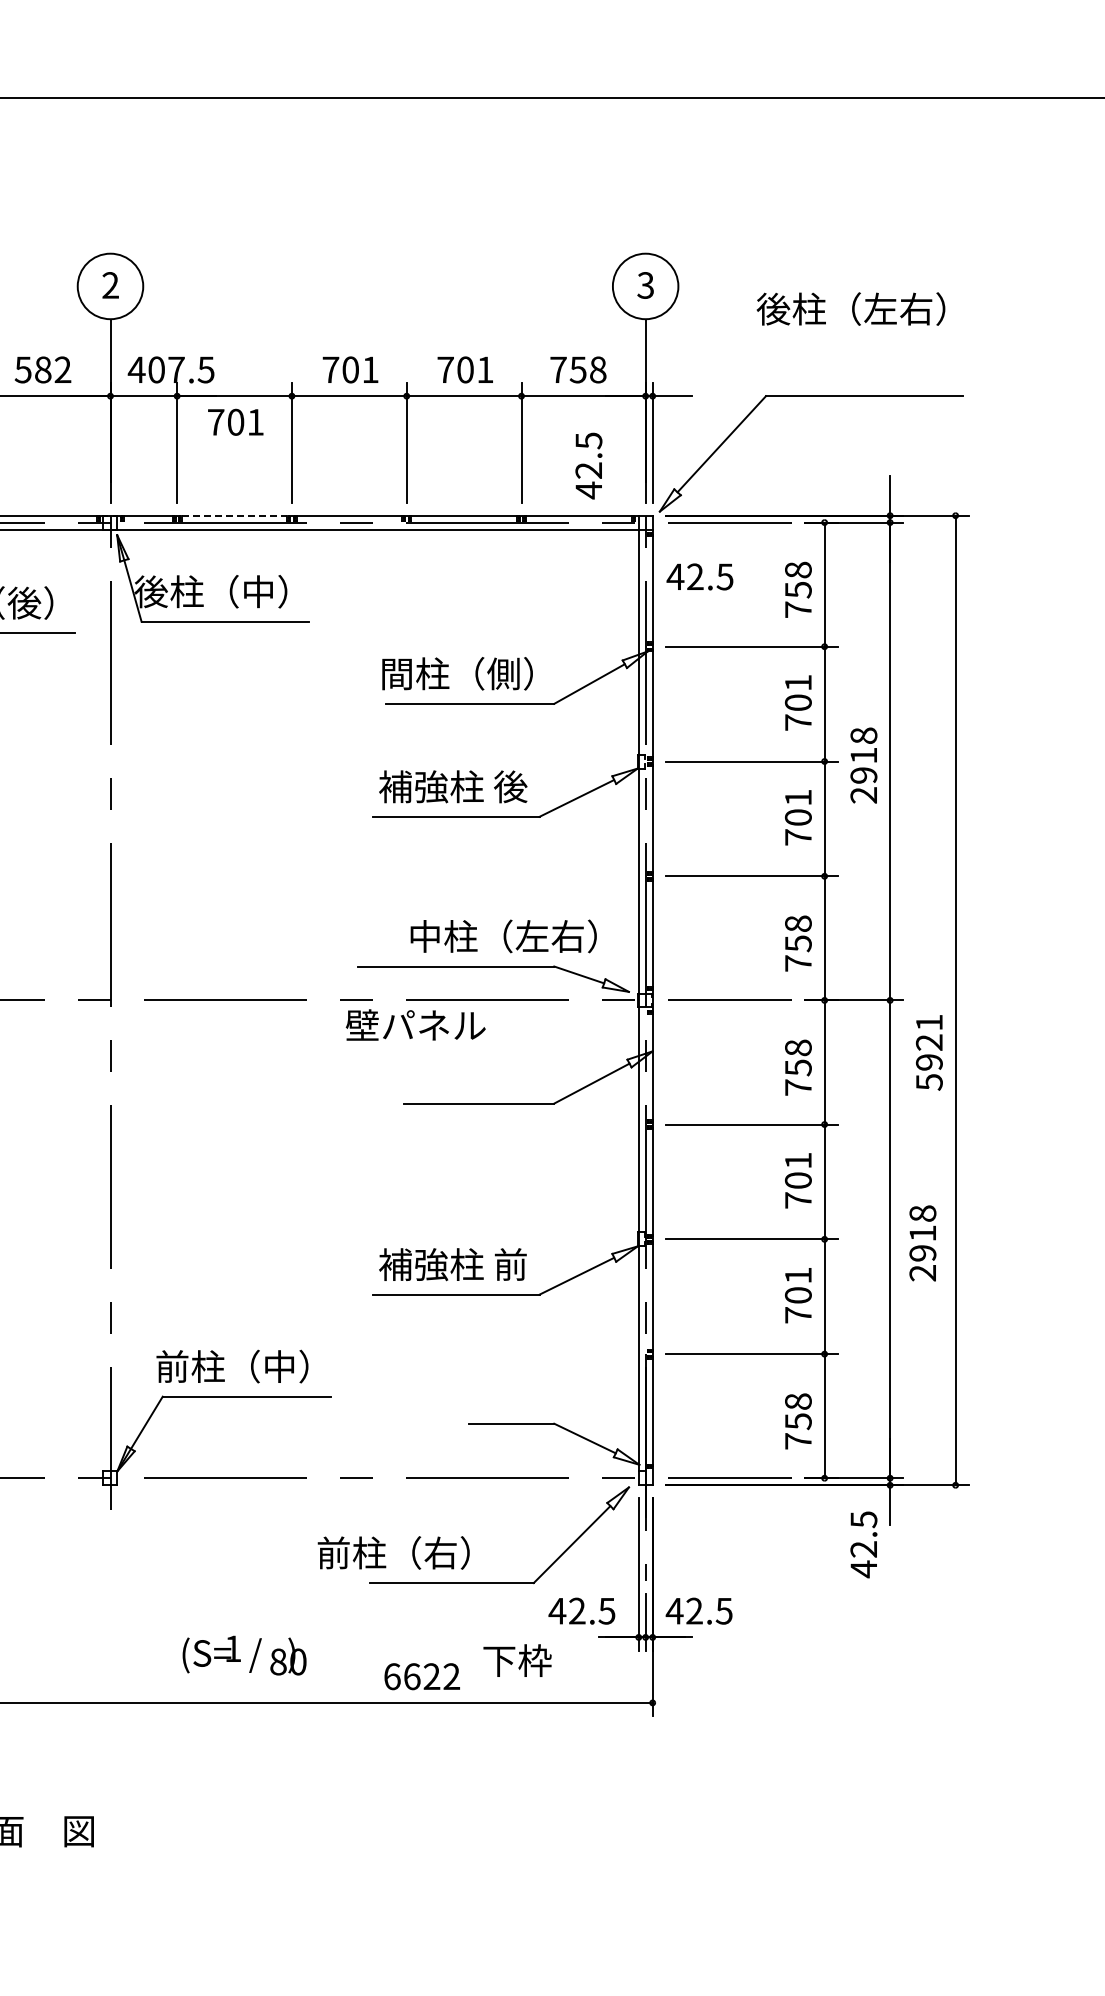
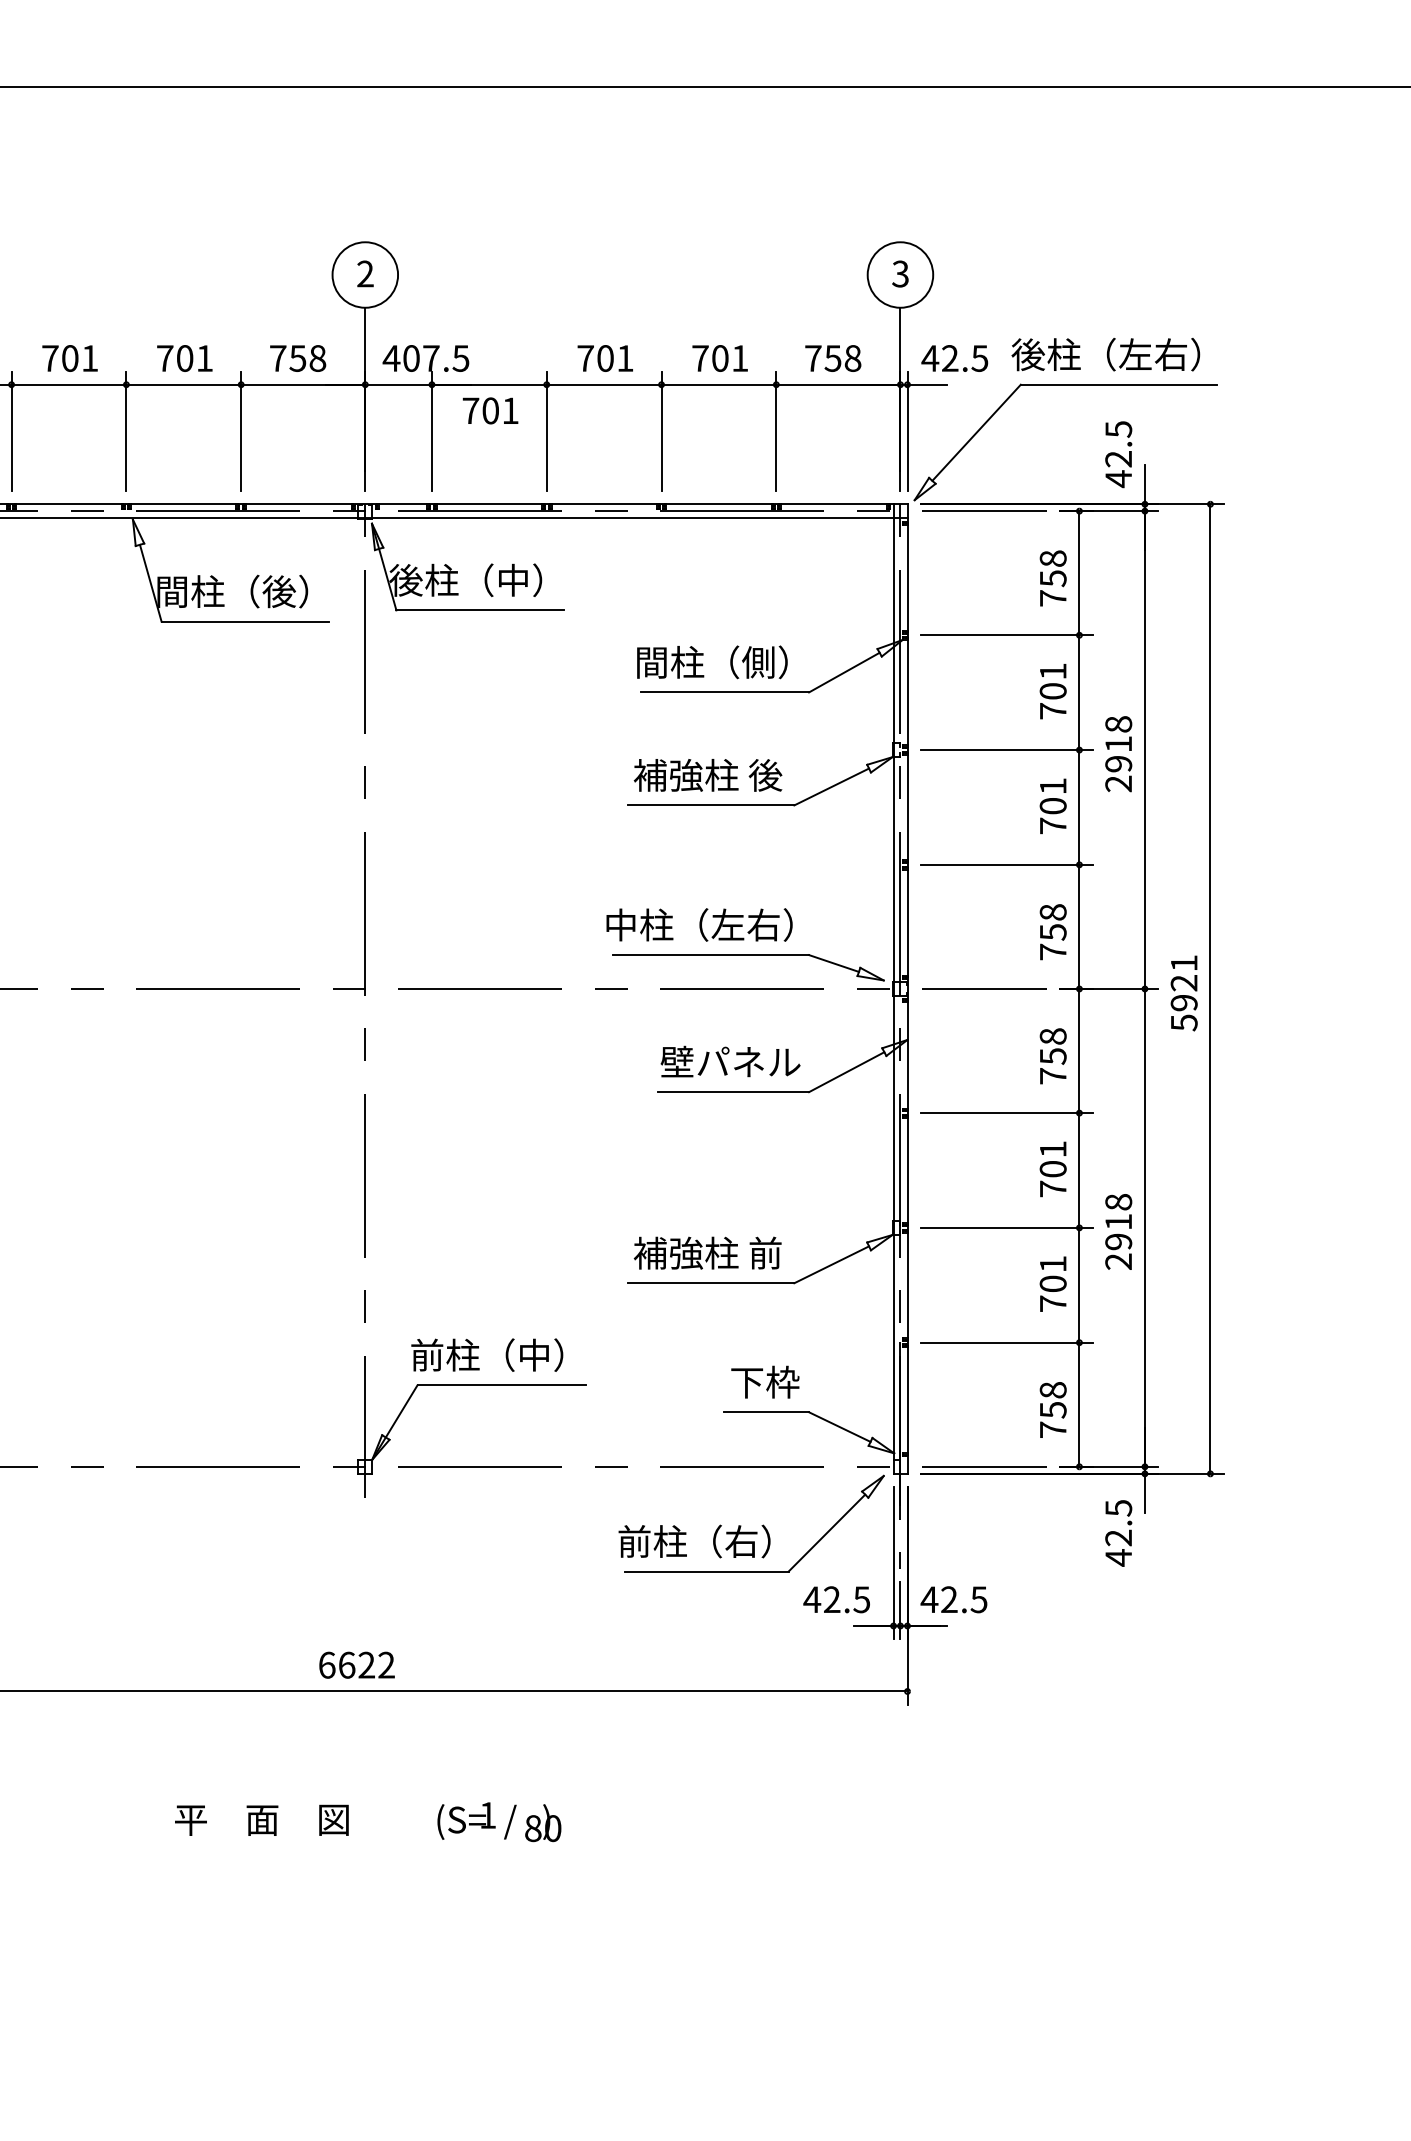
text: (850, 308) -> (1105, 354), moved
text: (42, 369) -> (297, 358), 582 -> 758
text: (588, 465) -> (1118, 454), moved
line: (234, 515) -> (489, 504), dashed -> solid
text: (699, 576) -> (954, 358), moved
text: (503, 935) -> (699, 924), moved
text: (415, 1024) -> (730, 1061), moved
text: (928, 1052) -> (1183, 993), moved
text: (922, 1242) -> (1118, 1231), moved
text: (393, 1552) -> (694, 1541), moved
text: (244, 1655) -> (499, 1822), moved
text: (517, 1659) -> (765, 1381), moved
text: (421, 1675) -> (356, 1664), moved

